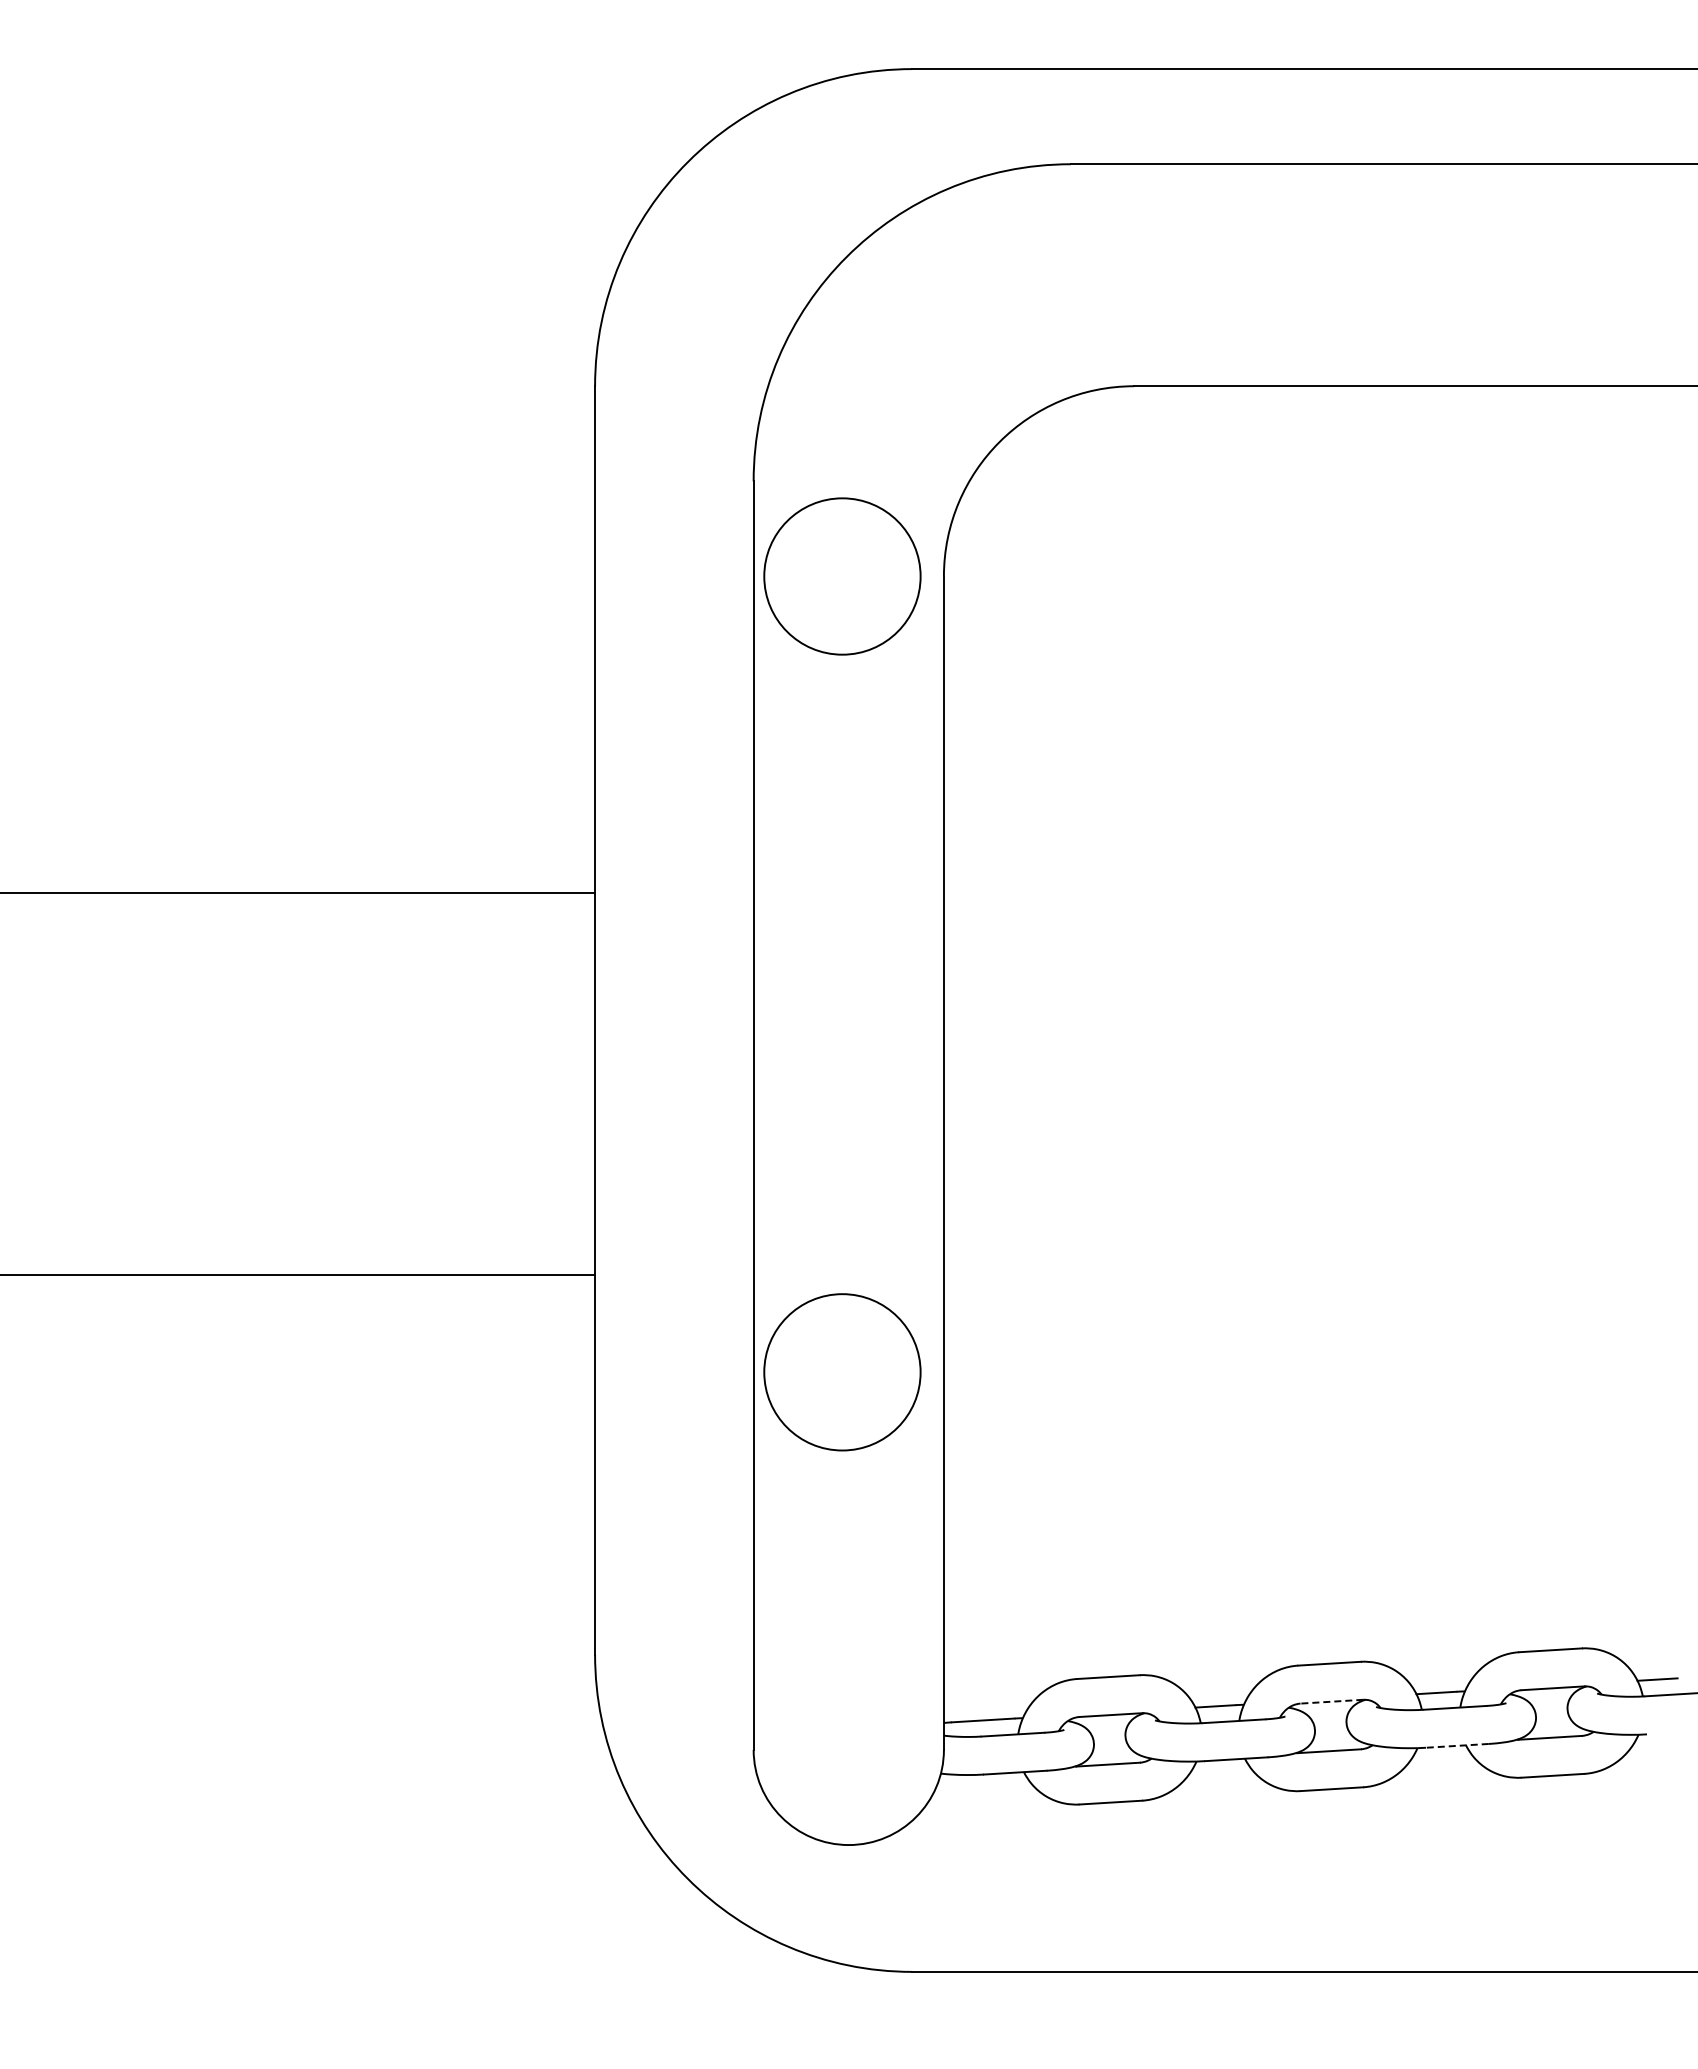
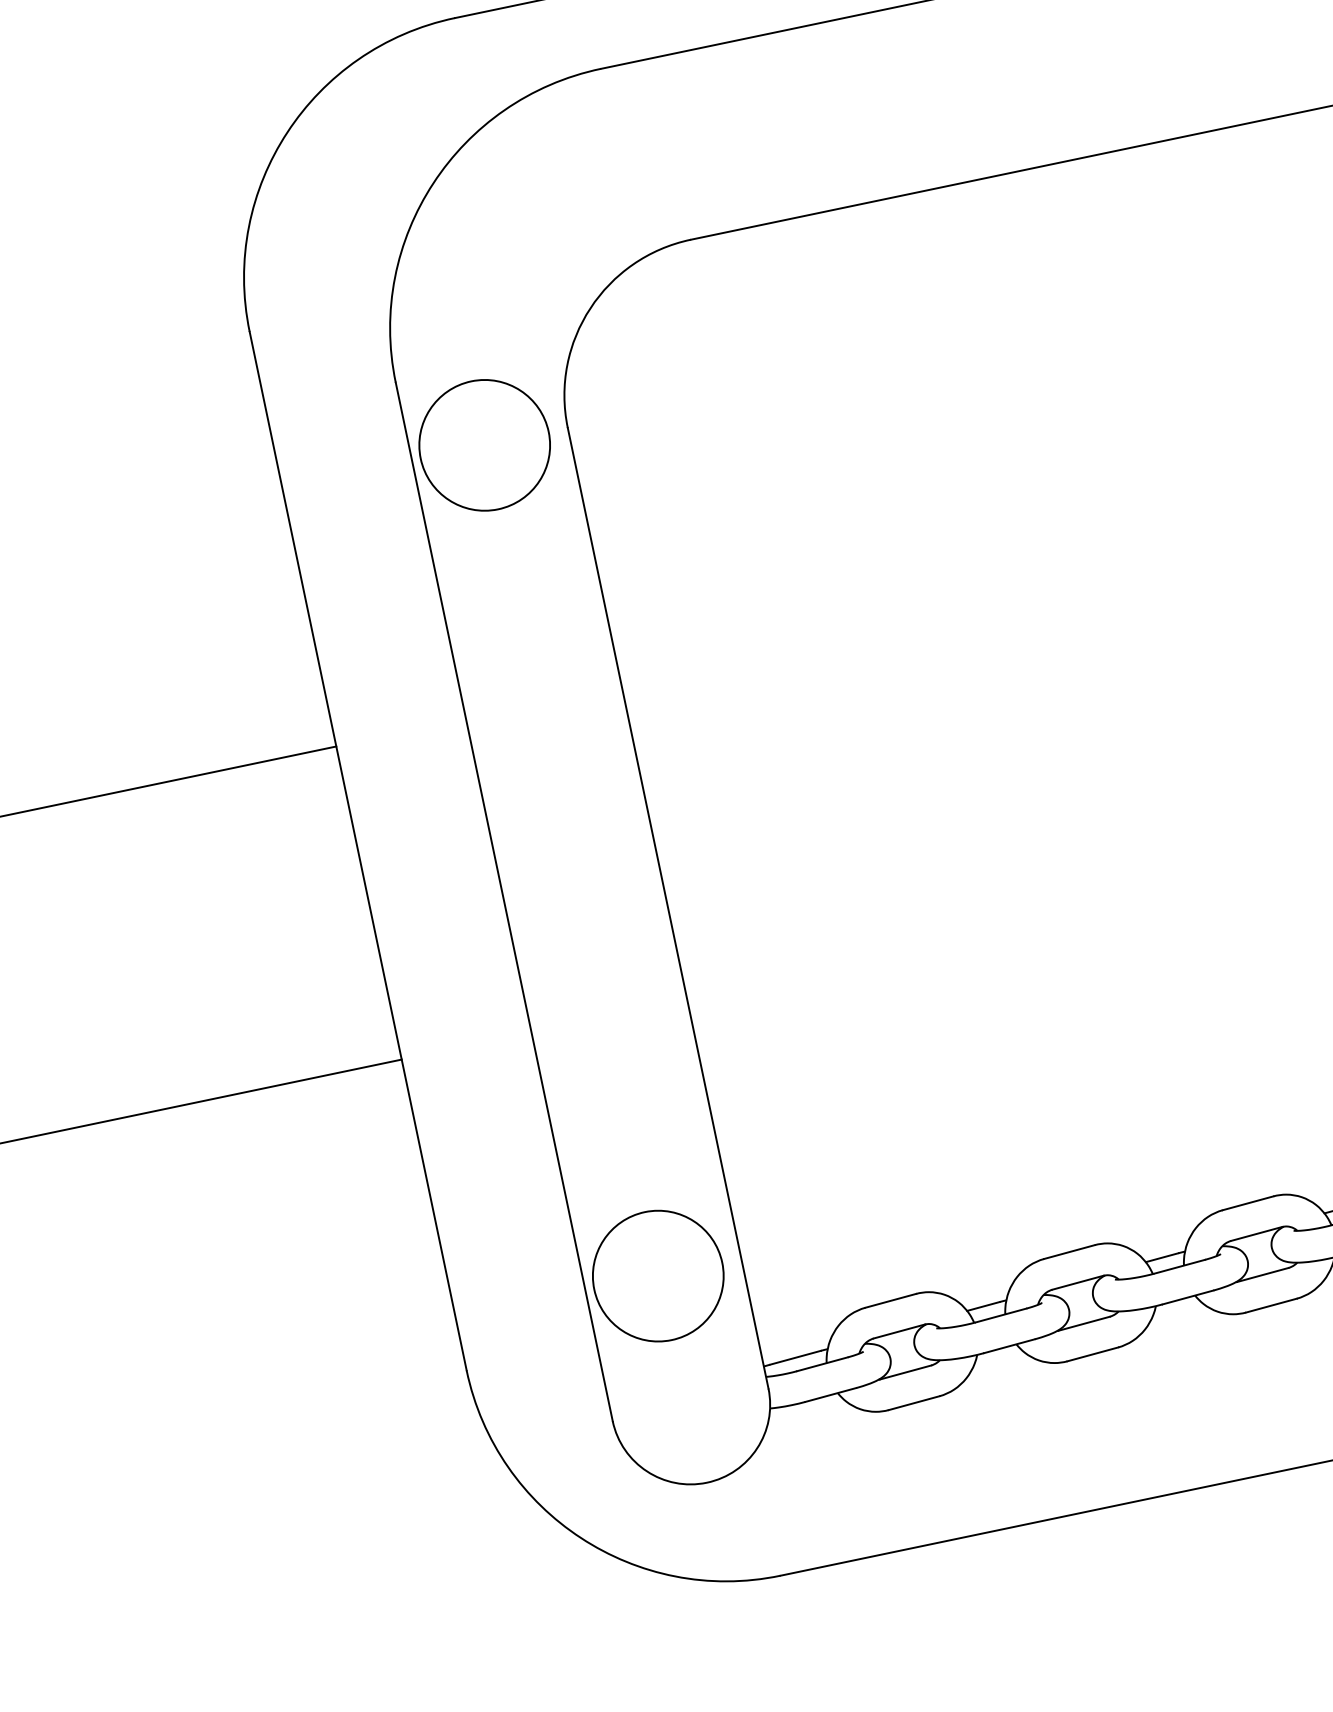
circle: (842, 1372) -> (658, 1276), moved
line: (1331, 1701) -> (1077, 1282), dashed -> solid
line: (1456, 1745) -> (1187, 1297), dashed -> solid

